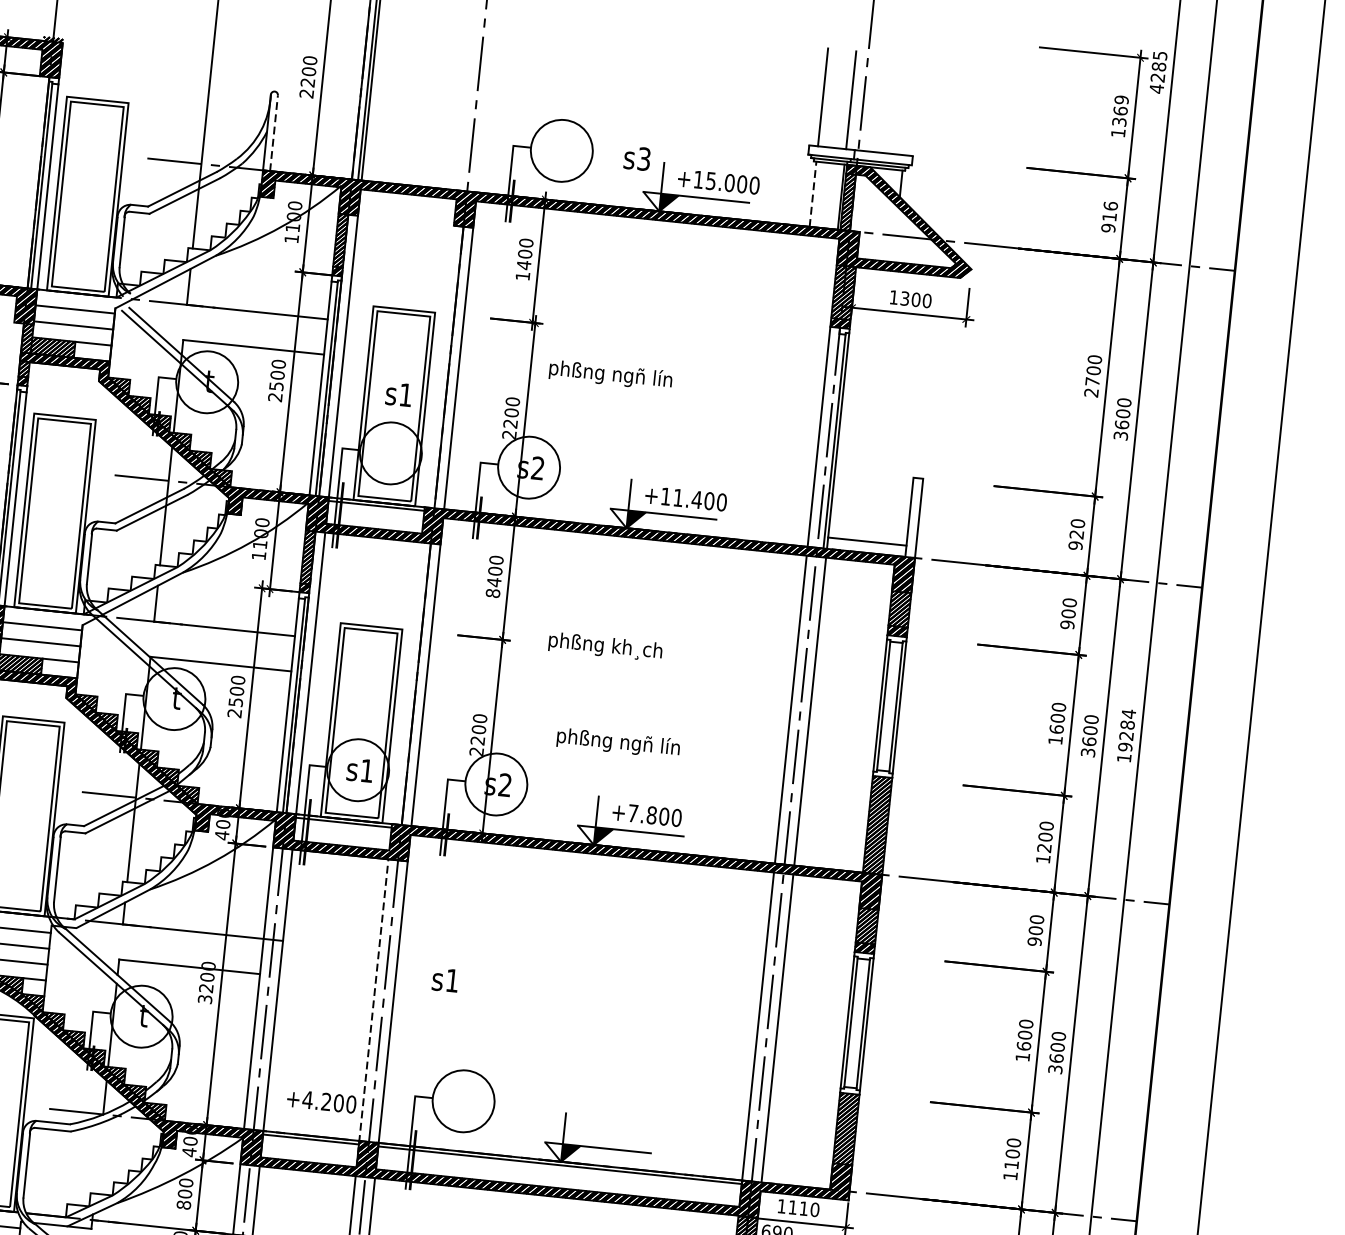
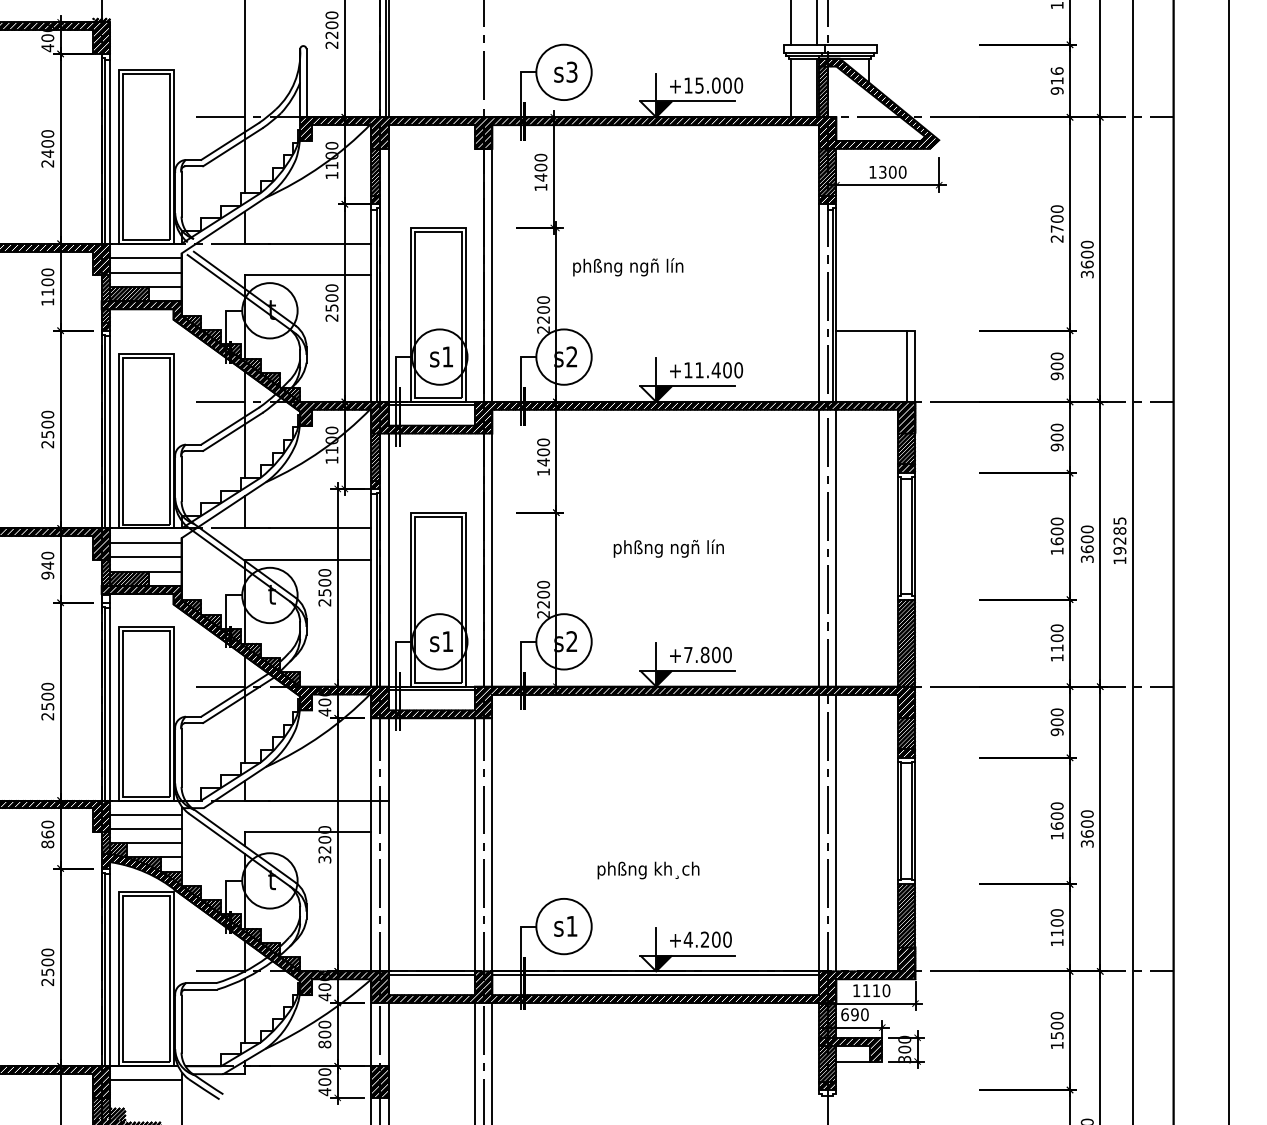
line: (274, 132) -> (306, 82), dashed -> solid
text: (637, 157) -> (565, 71), moved
line: (813, 193) -> (791, 87), dashed -> solid
text: (398, 393) -> (441, 356), moved
text: (1076, 534) -> (1056, 366), 920 -> 900
line: (867, 541) -> (871, 330), moved
text: (492, 593) -> (543, 472), 8400 -> 1400
text: (605, 646) -> (648, 870), moved
text: (1128, 714) -> (1119, 521), 19284 -> 19285
text: (618, 742) -> (668, 548), moved
text: (1043, 847) -> (1056, 647), 1200 -> 1100
text: (445, 980) -> (565, 926), moved
line: (372, 1013) -> (474, 856), dashed -> solid
text: (321, 1101) -> (700, 939), moved
line: (98, 1157) -> (244, 1010), added

